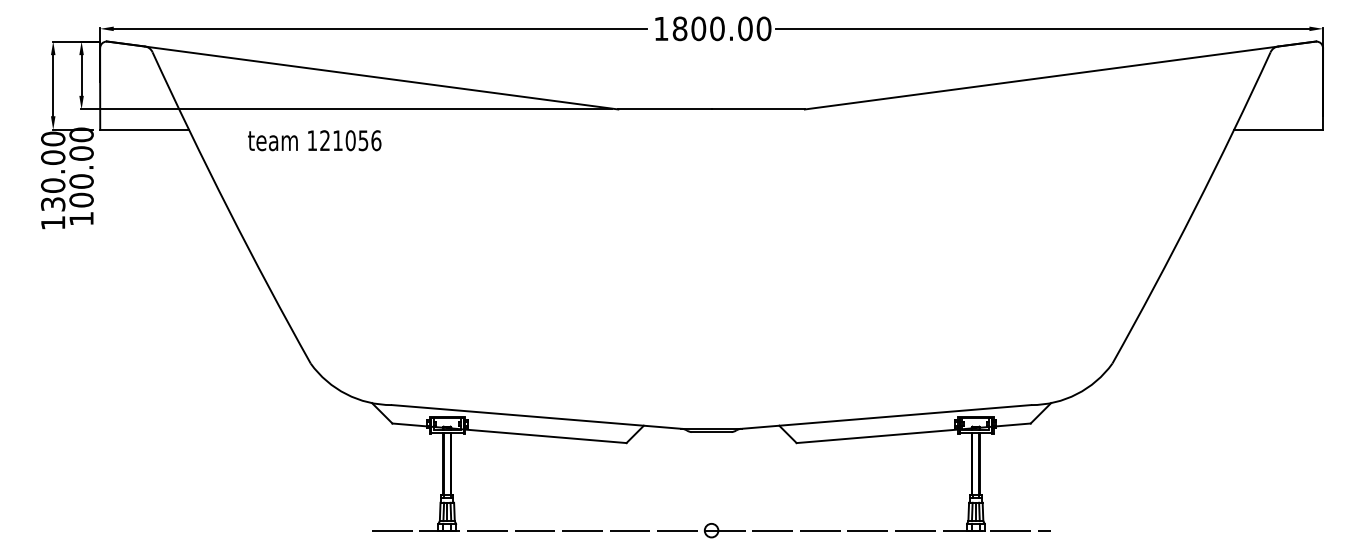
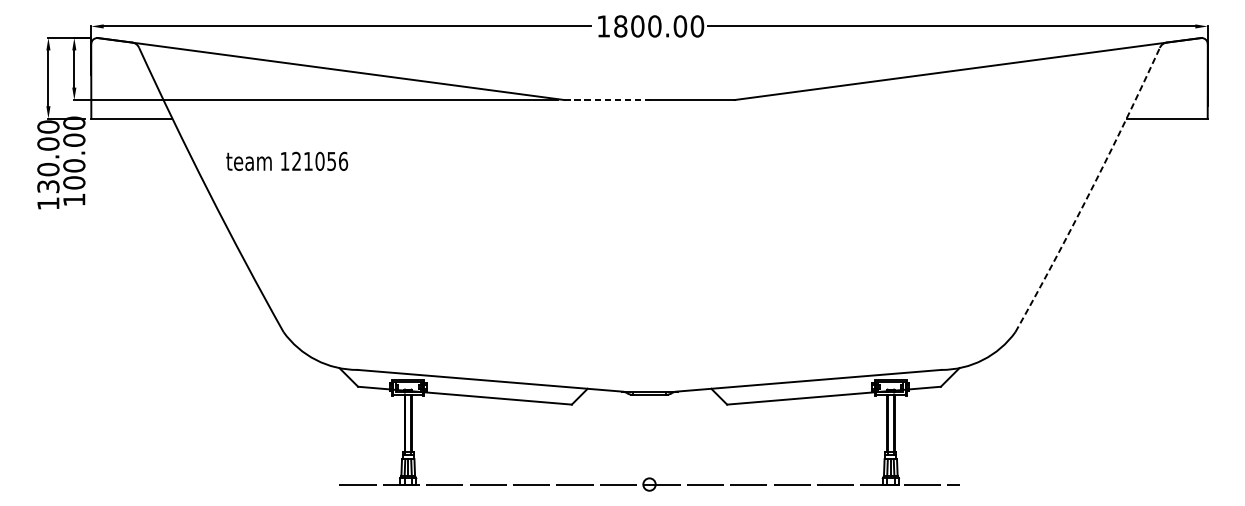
line: (664, 109) -> (606, 100), solid -> dashed
text: (314, 140) -> (286, 161), moved
arc: (1194, 209) -> (1090, 191), solid -> dashed

